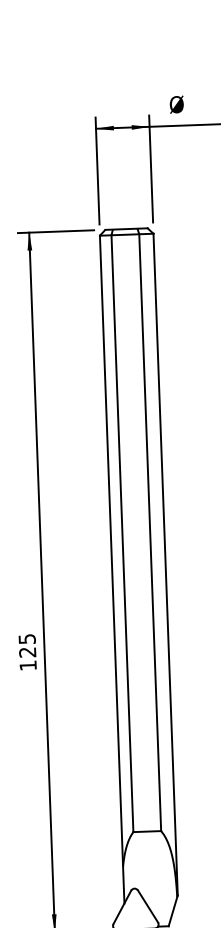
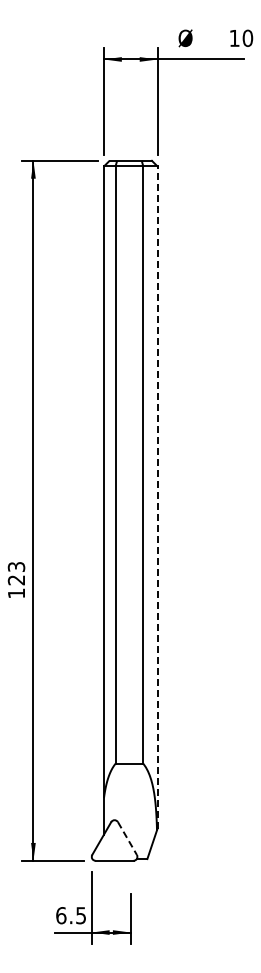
line: (165, 564) -> (157, 497), solid -> dashed
text: (26, 638) -> (15, 566), 125 -> 123
line: (148, 906) -> (127, 838), solid -> dashed

